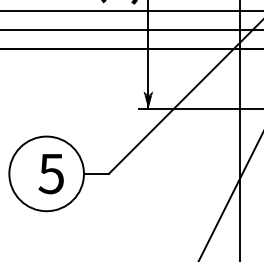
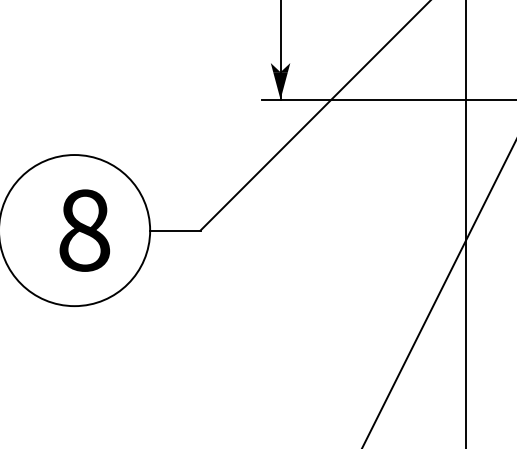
text: (51, 173) -> (84, 229), 5 -> 8

